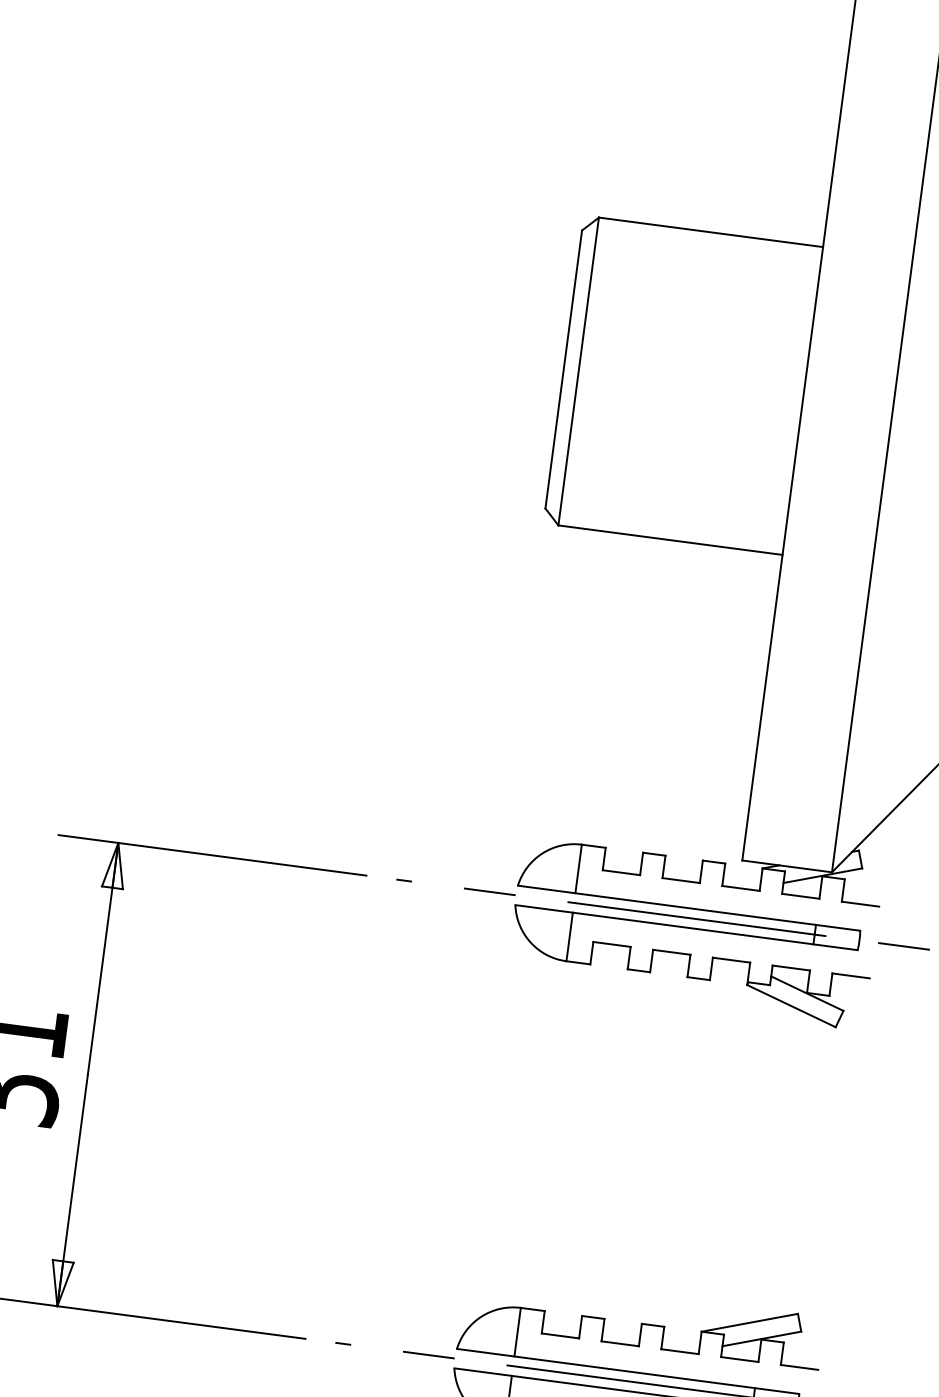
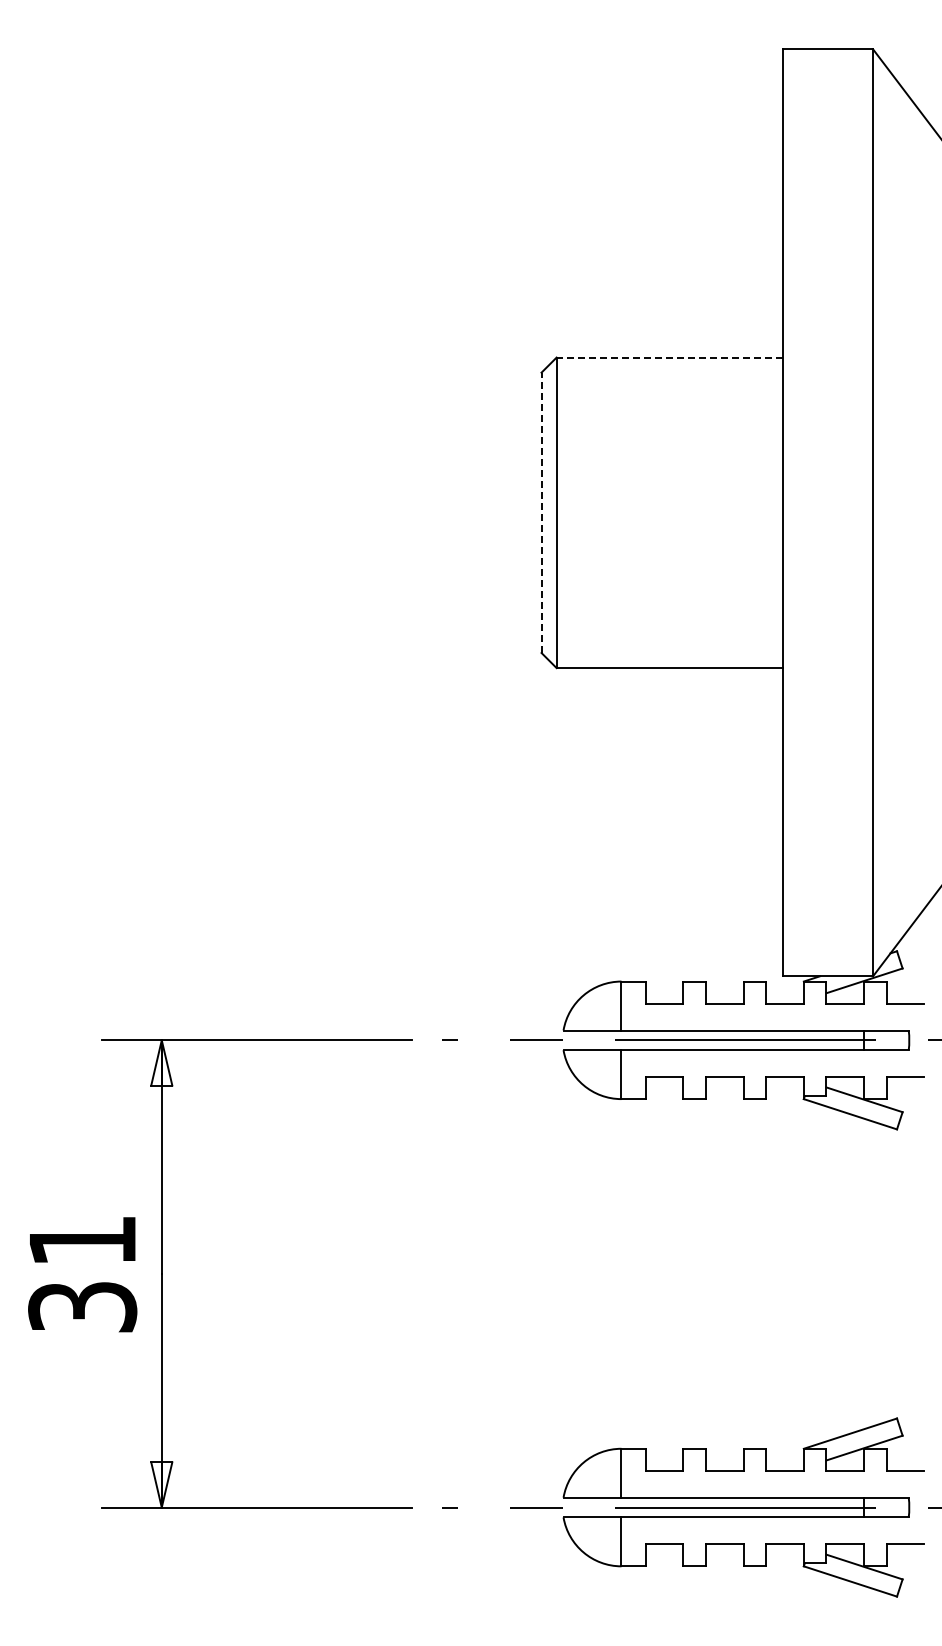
line: (710, 232) -> (669, 357), solid -> dashed
line: (563, 369) -> (541, 512), solid -> dashed

